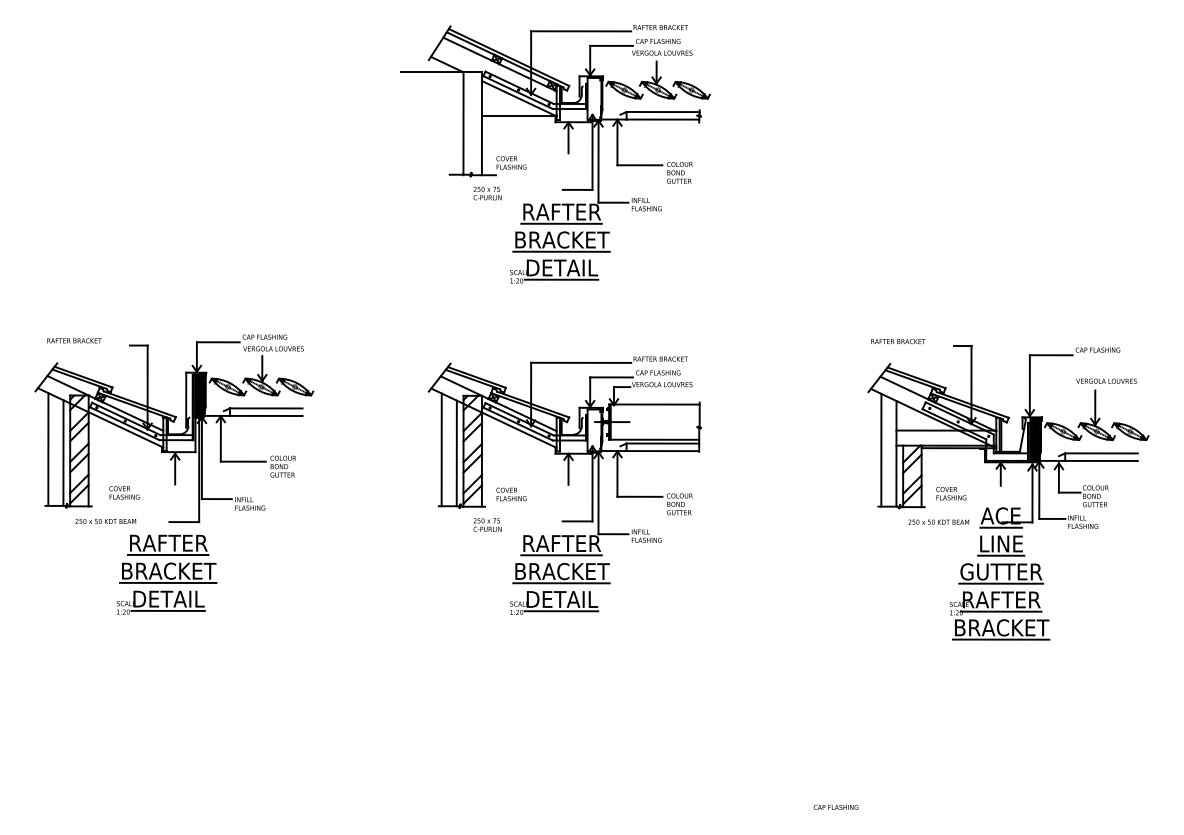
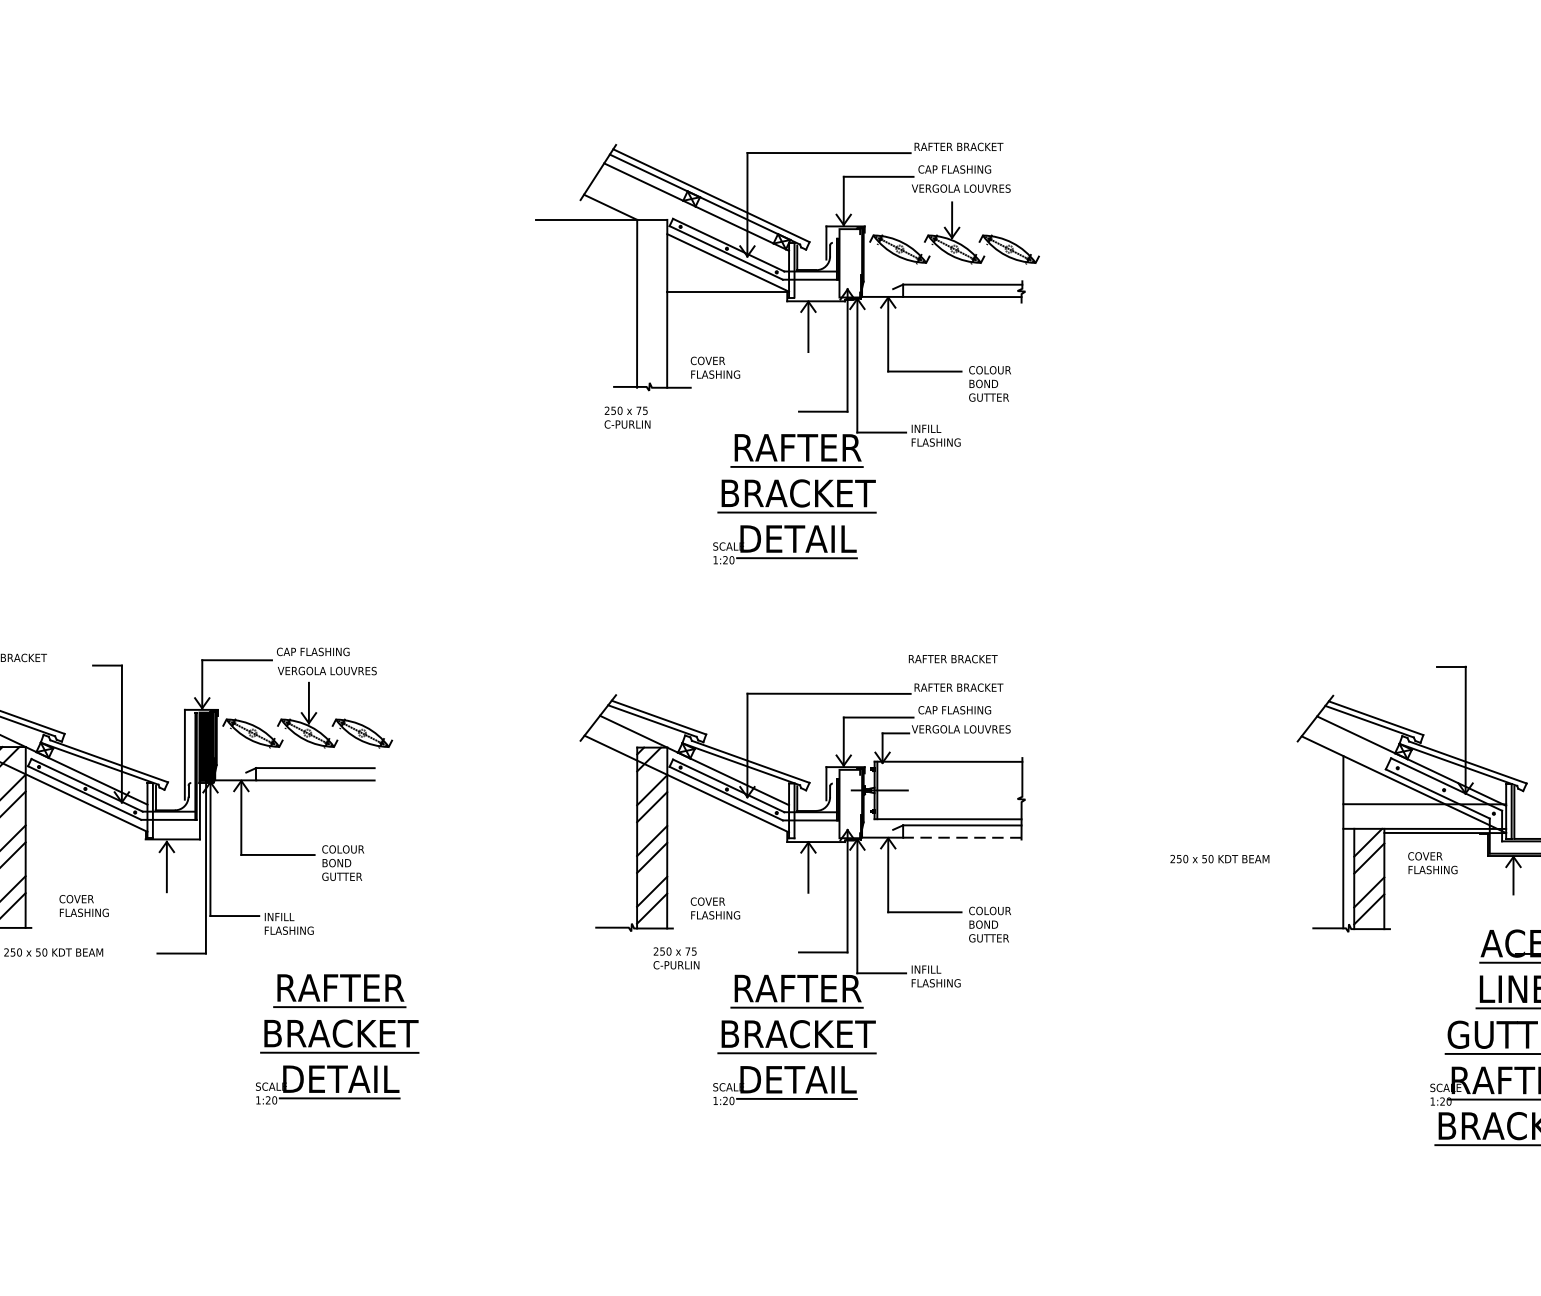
text: (487, 193) -> (627, 417), moved
text: (898, 341) -> (953, 658), moved
line: (441, 449) -> (601, 835), removed
line: (881, 449) -> (1318, 835), removed
line: (662, 451) -> (961, 838), solid -> dashed
line: (456, 453) -> (625, 841), removed
text: (951, 493) -> (1433, 862), moved
text: (938, 521) -> (1219, 857), moved
part: (166, 574) -> (337, 1039), moved

